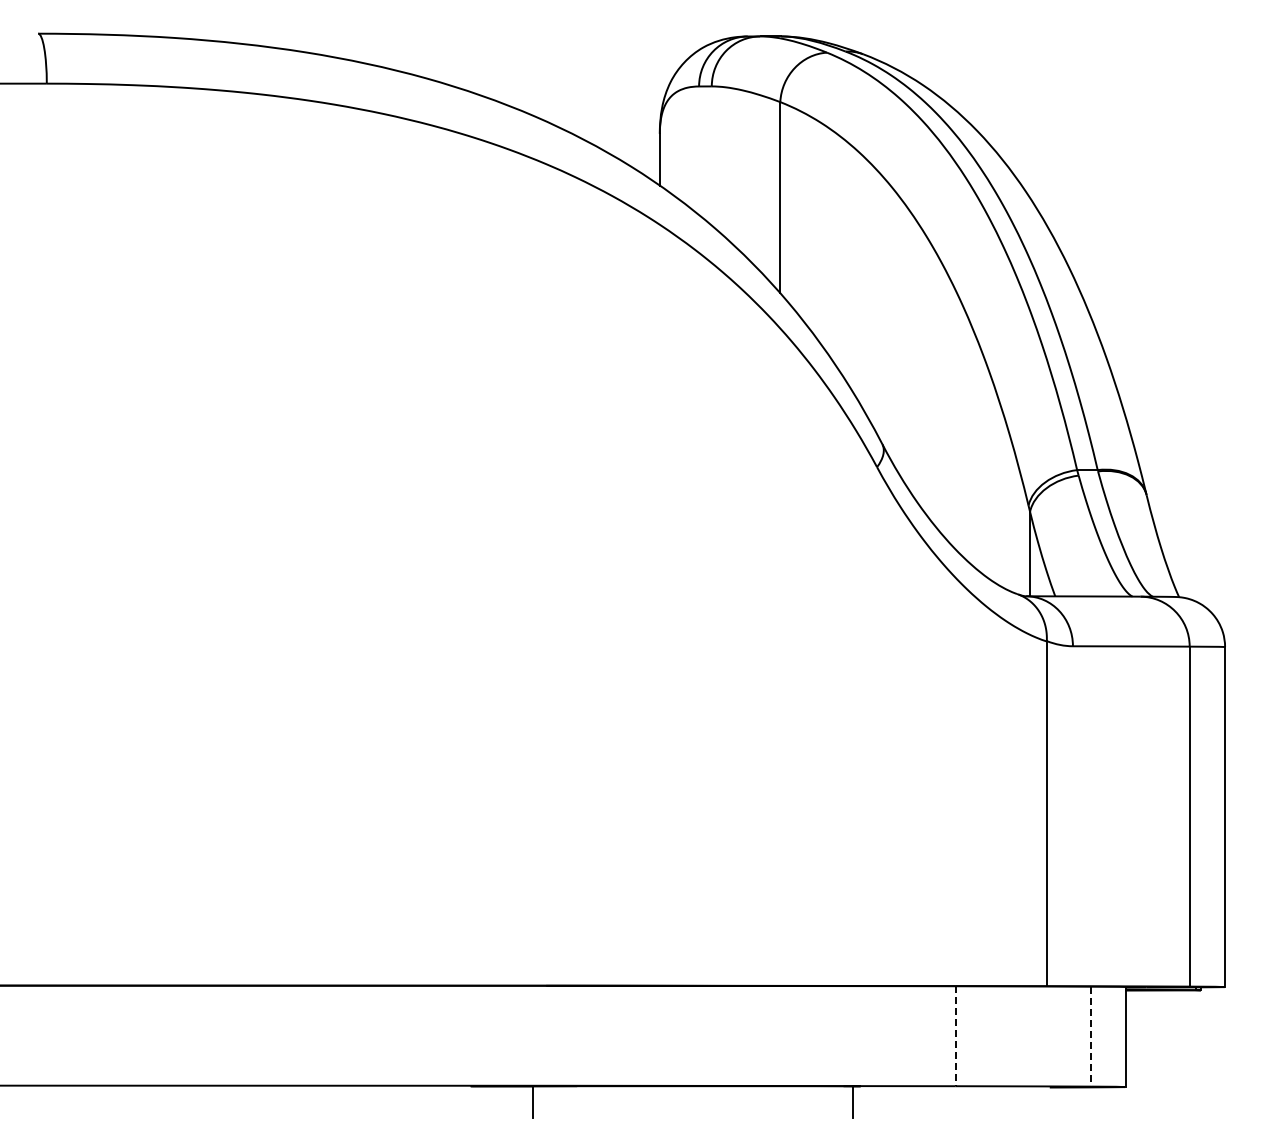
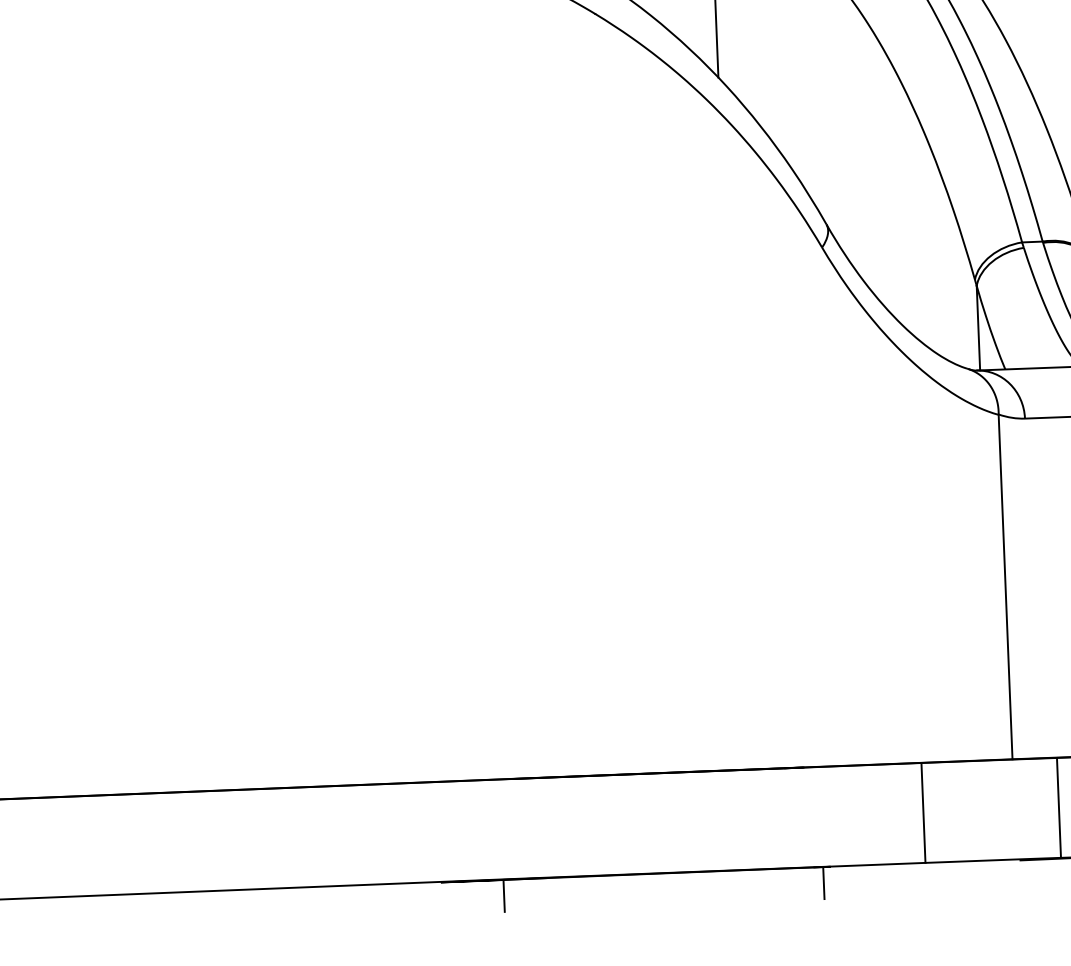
line: (955, 1036) -> (923, 813), dashed -> solid
line: (1091, 1036) -> (1059, 807), dashed -> solid

